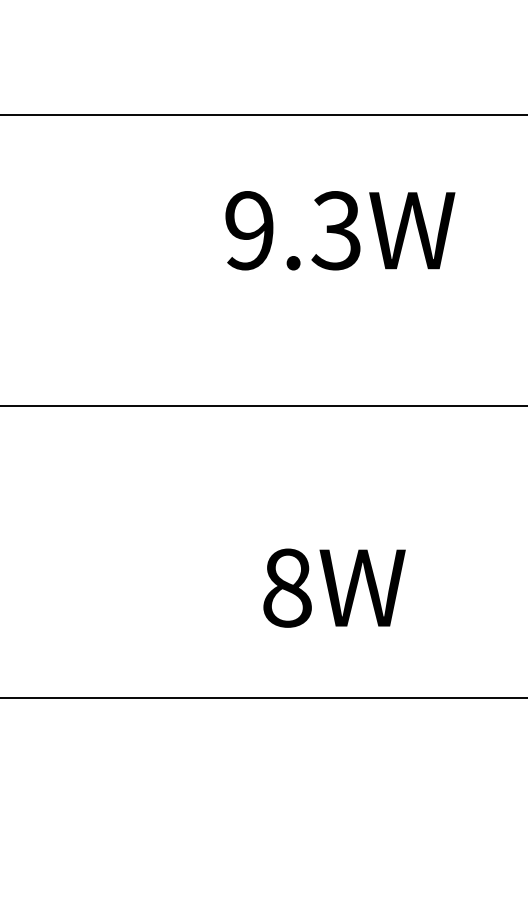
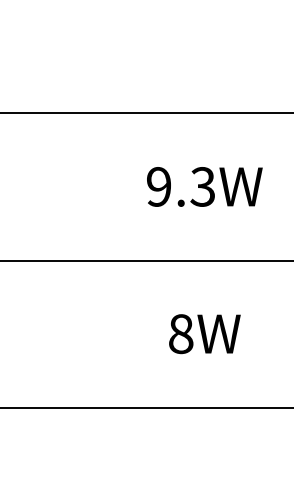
text: (339, 229) -> (204, 186), moved
text: (333, 588) -> (204, 334), moved

